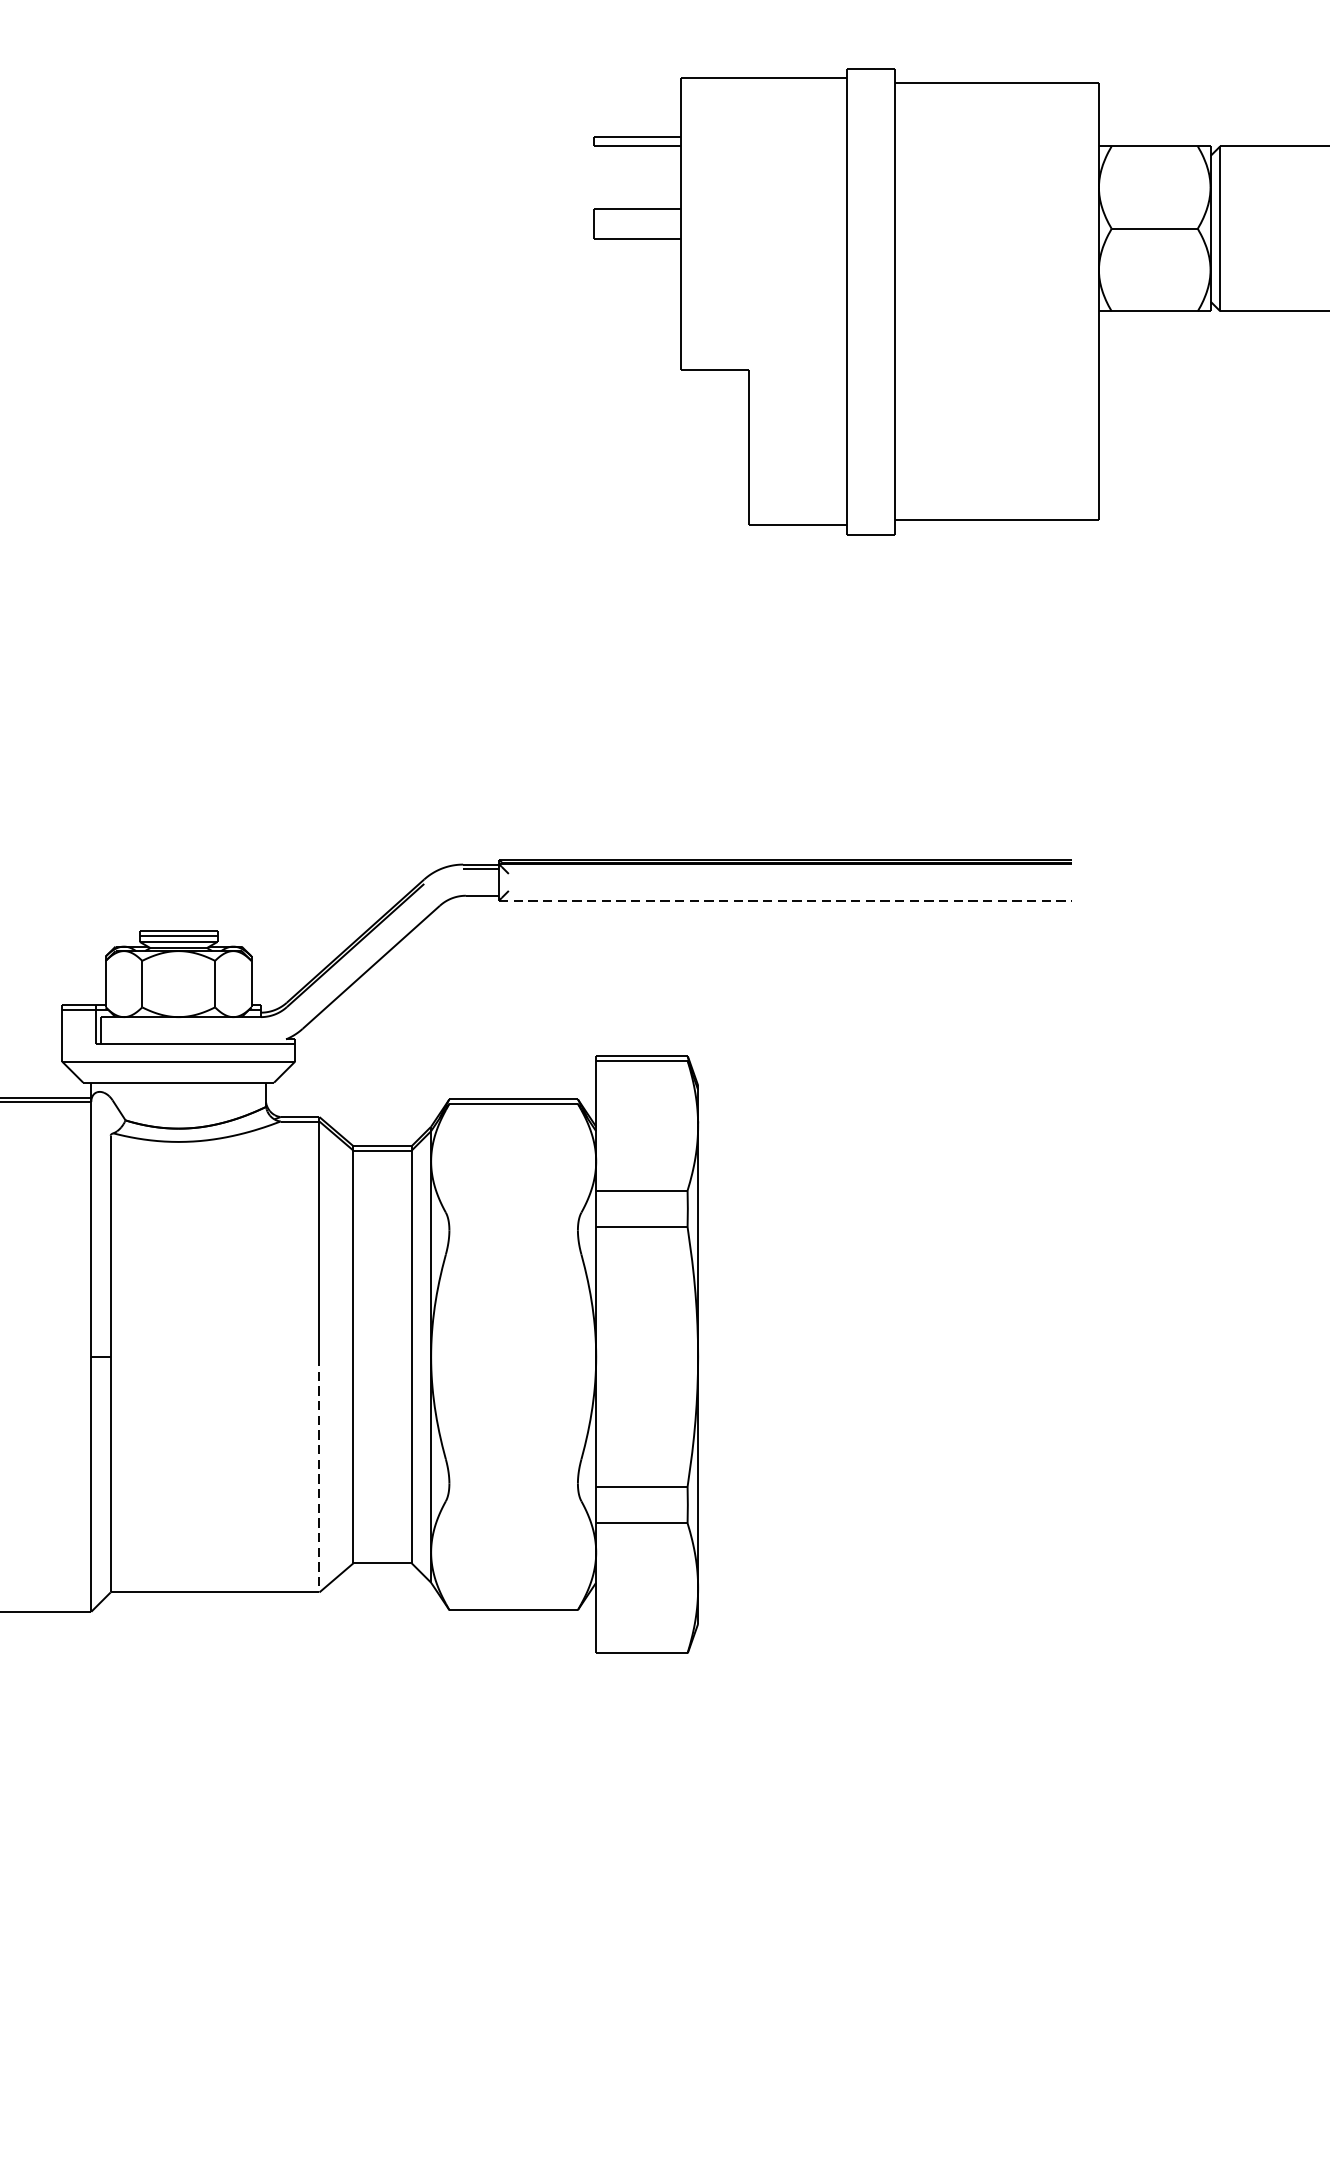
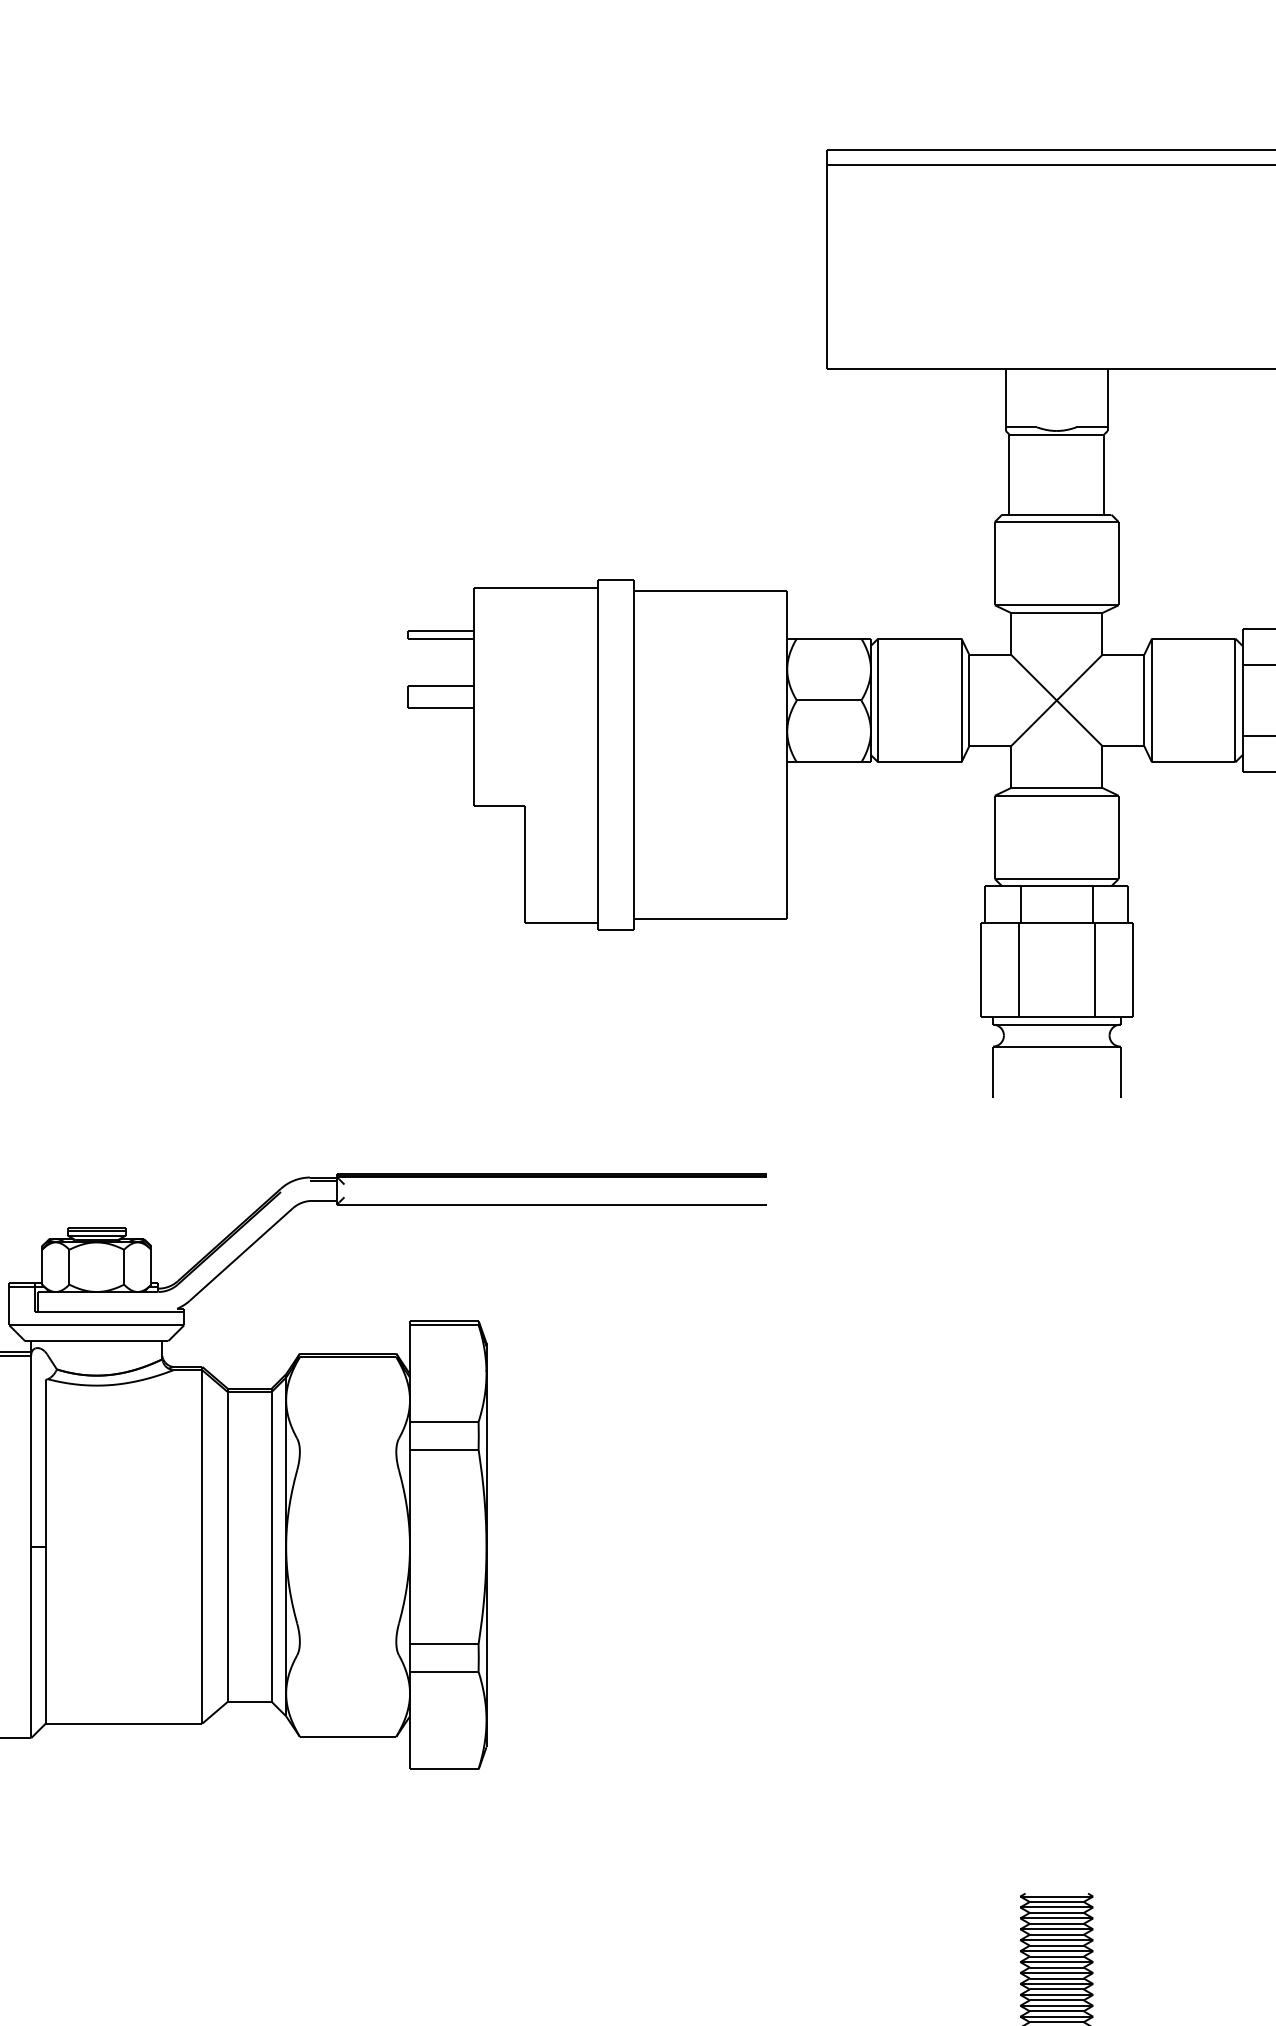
line: (786, 900) -> (552, 1204), dashed -> solid
line: (319, 1474) -> (202, 1635), dashed -> solid

